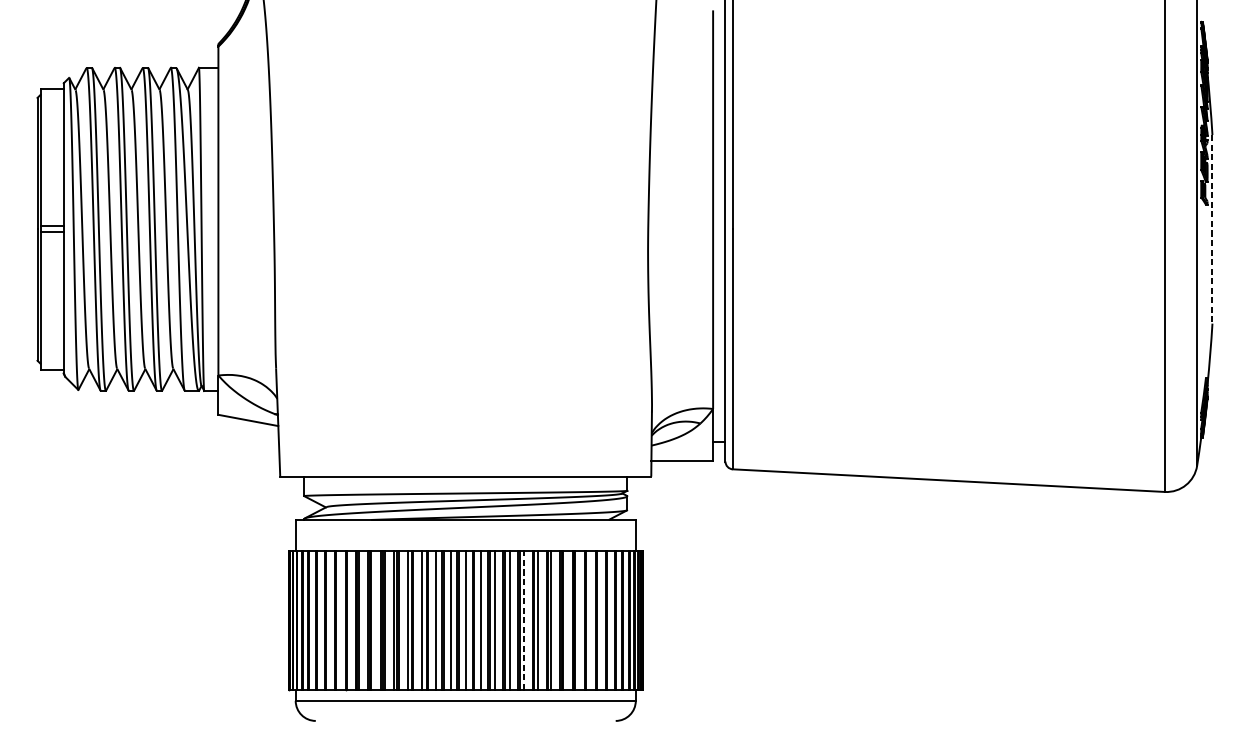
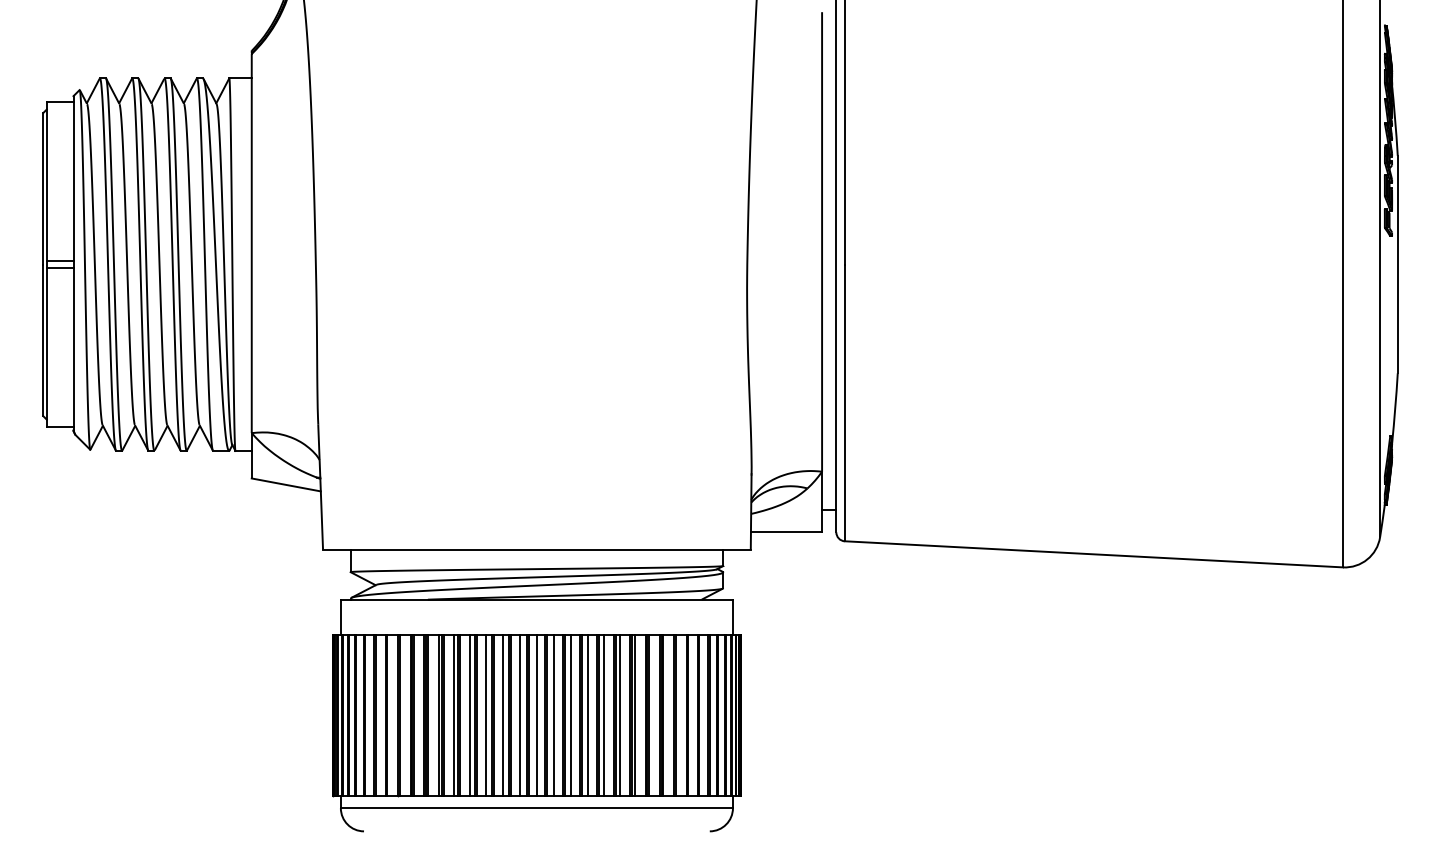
line: (1212, 229) -> (1397, 264), dashed -> solid
line: (523, 620) -> (603, 715), dashed -> solid

